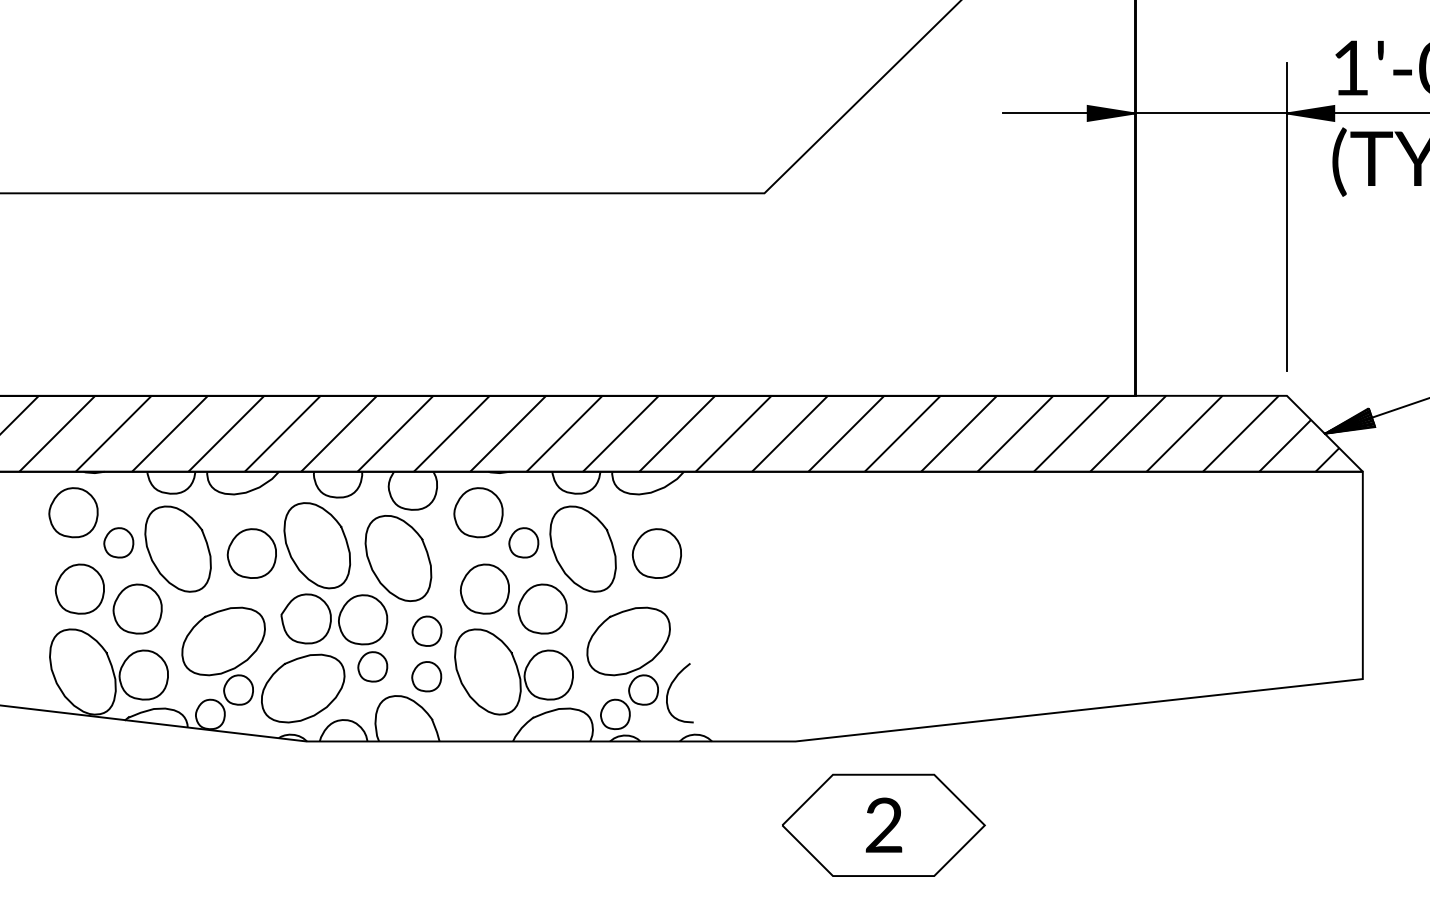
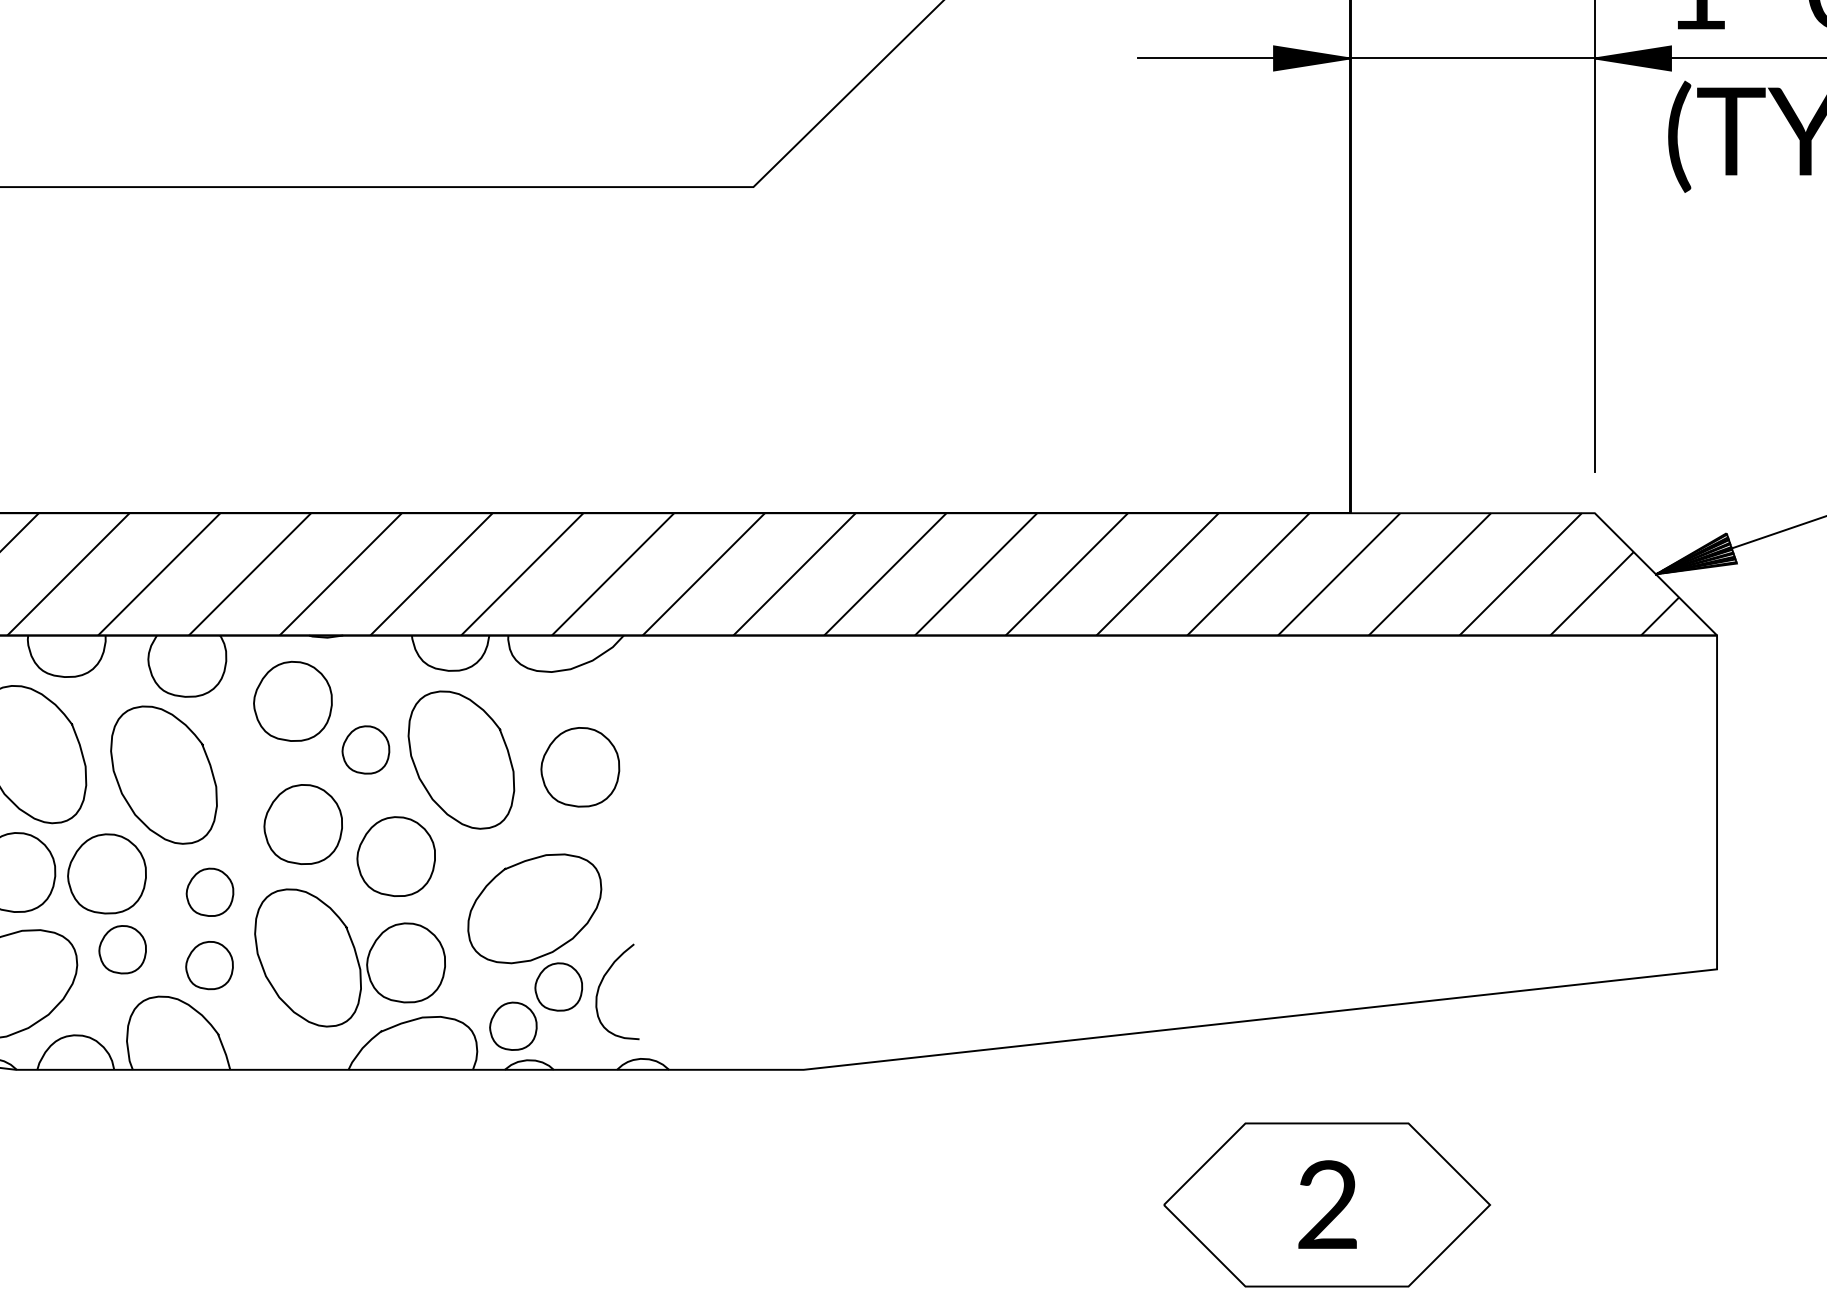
part: (883, 824) -> (1326, 1203), moved

